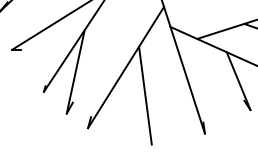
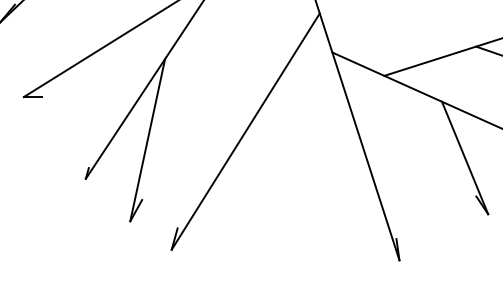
line: (145, 95) -> (283, 186), removed

